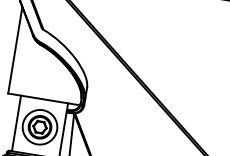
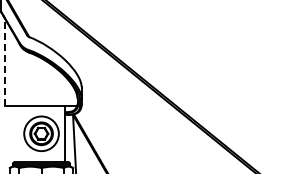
line: (15, 49) -> (4, 61), solid -> dashed
line: (16, 123) -> (17, 133), removed

